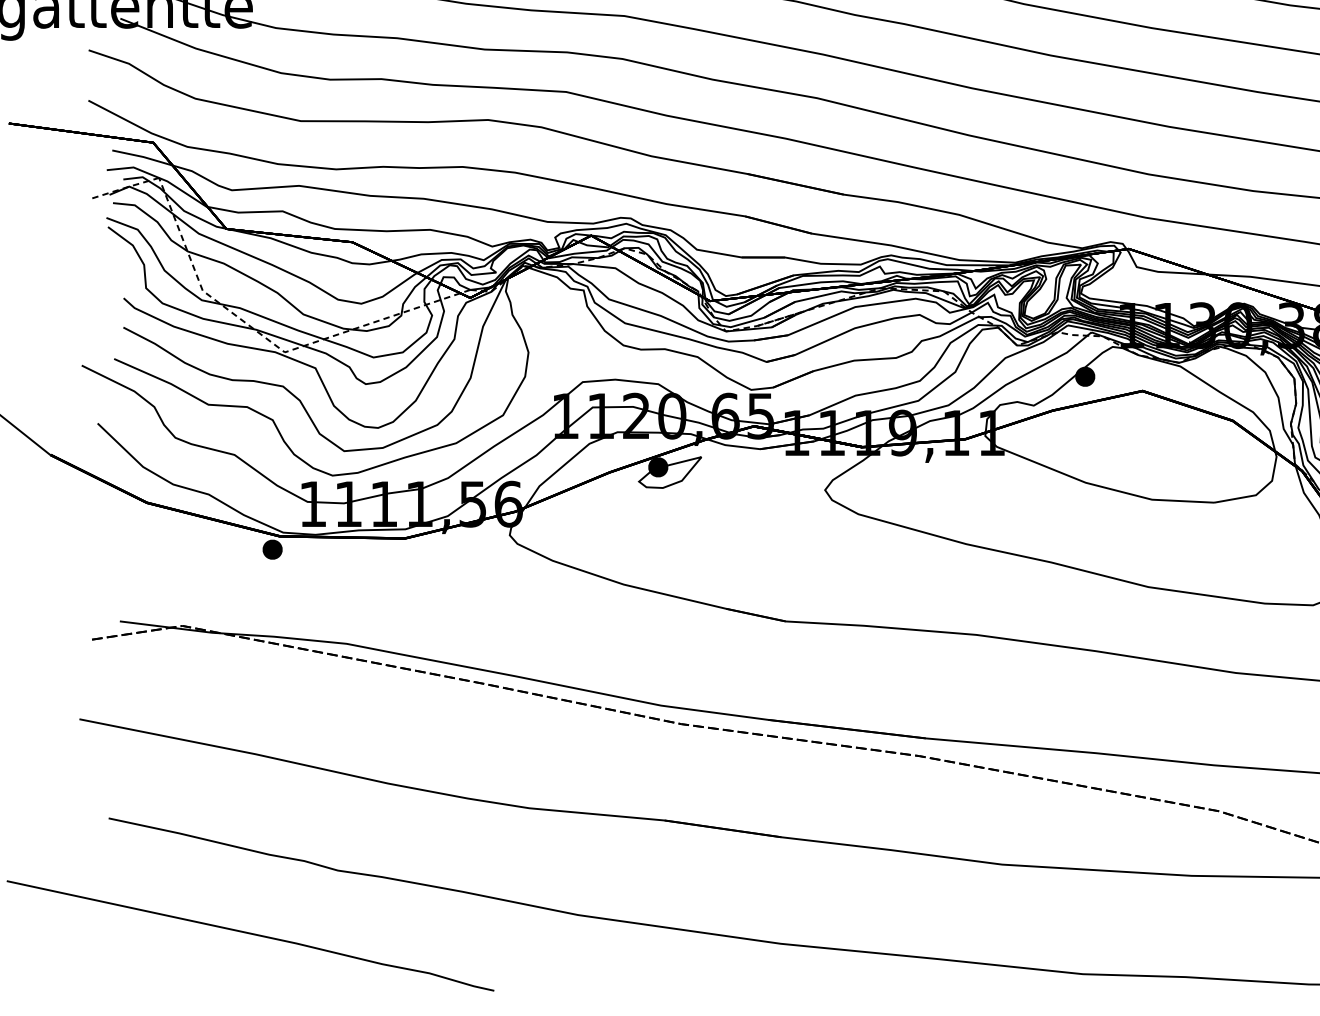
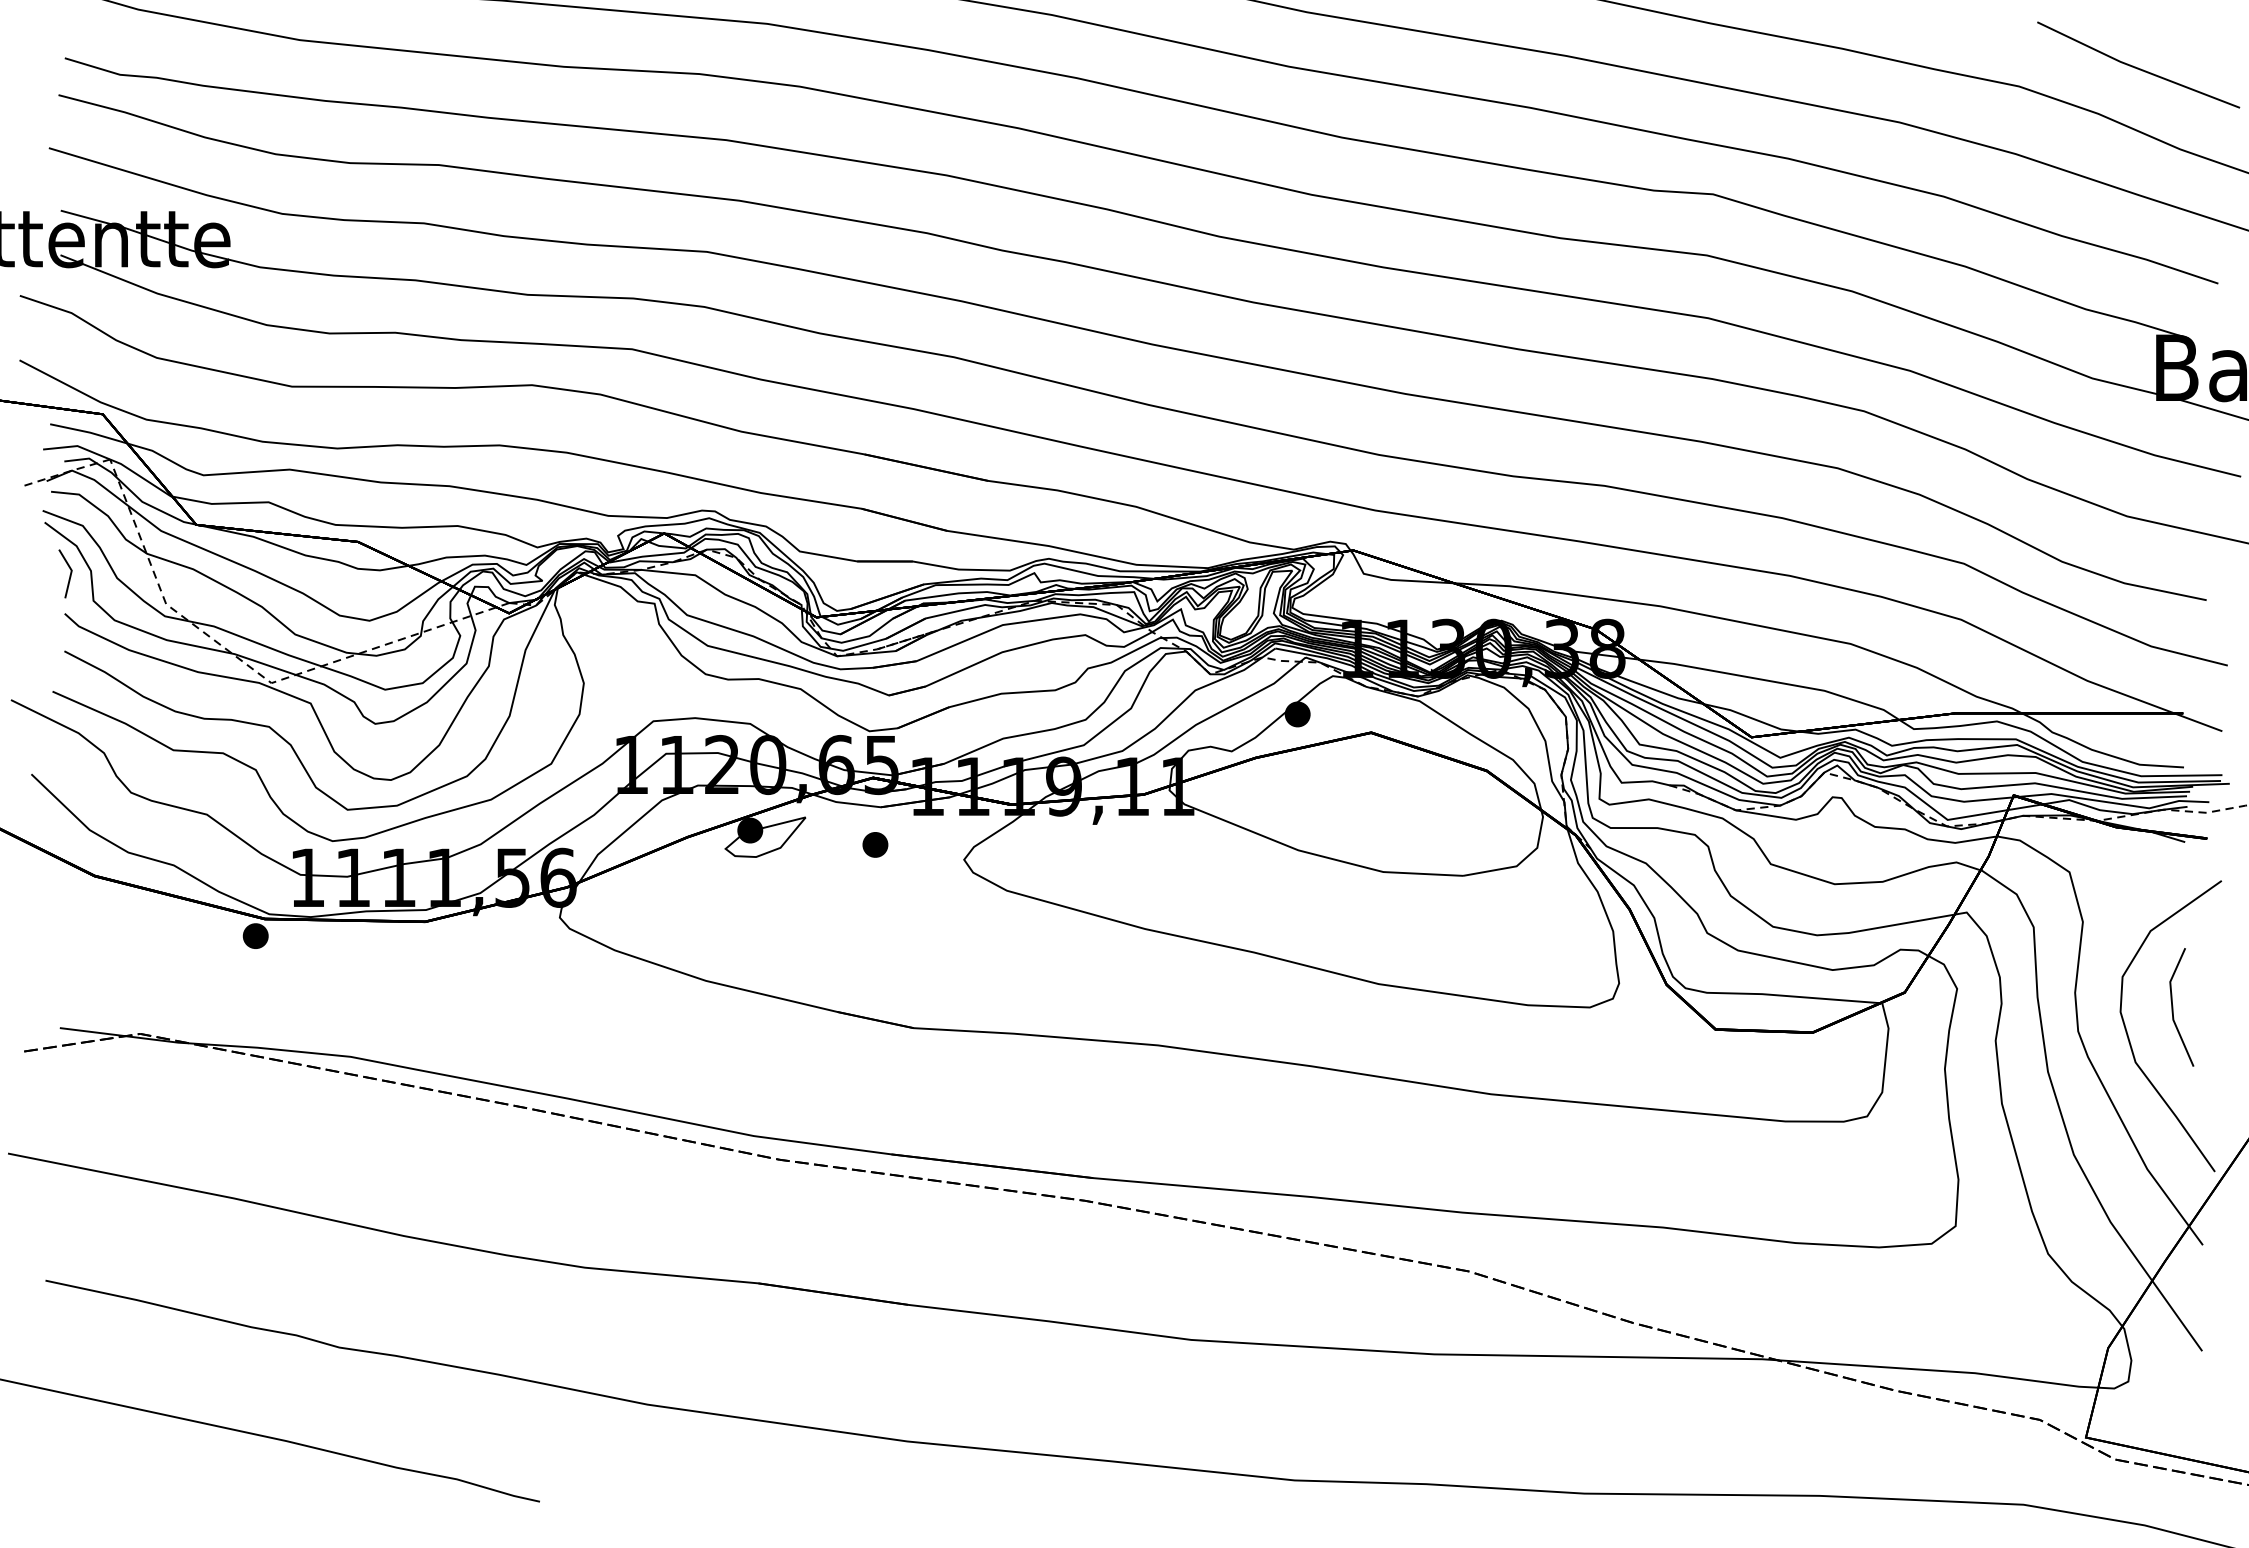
line: (127, 268) -> (69, 575), added
part: (755, 478) -> (875, 844), added

